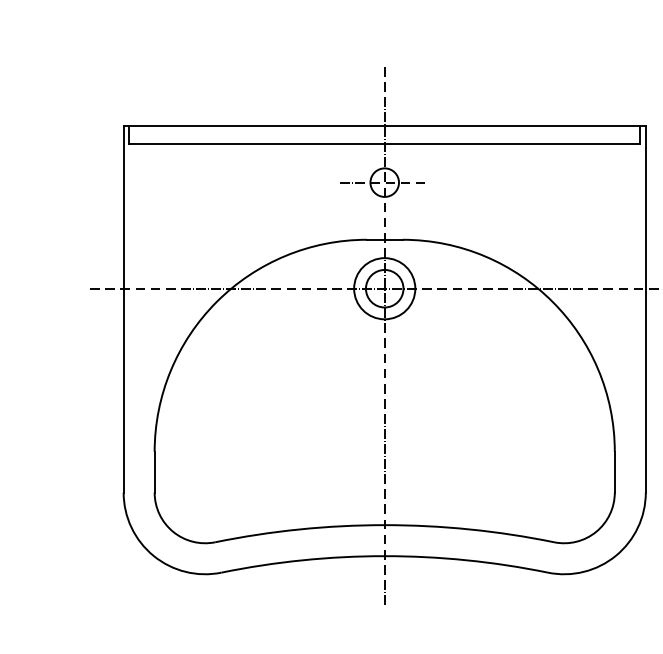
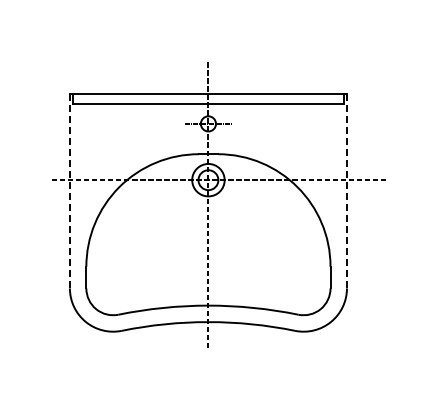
line: (122, 310) -> (69, 191), solid -> dashed
line: (644, 310) -> (346, 191), solid -> dashed

